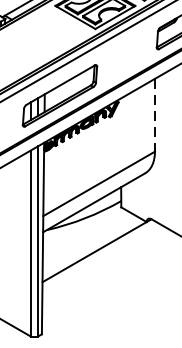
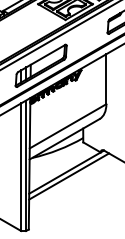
line: (155, 115) -> (106, 79), dashed -> solid
line: (101, 257) -> (69, 176), added

